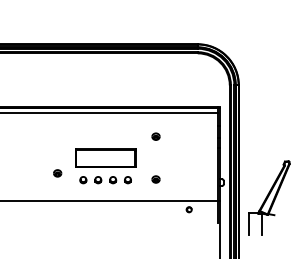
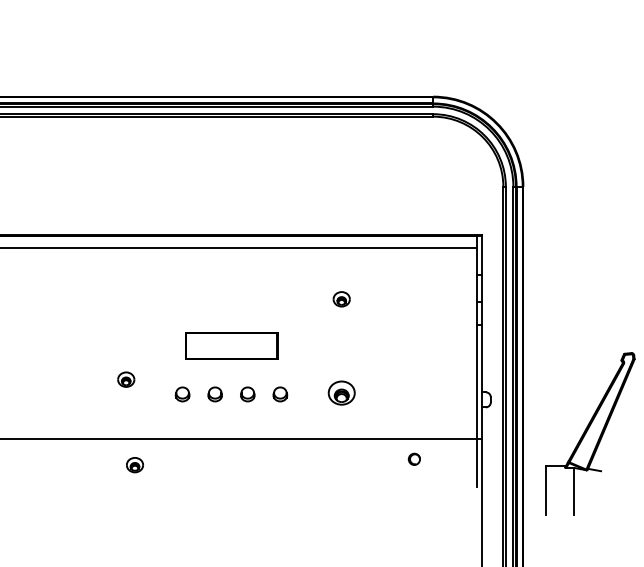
part: (105, 157) -> (231, 344), size x0.7
part: (155, 179) -> (340, 393), size x1.6
part: (61, 212) -> (134, 465), added

